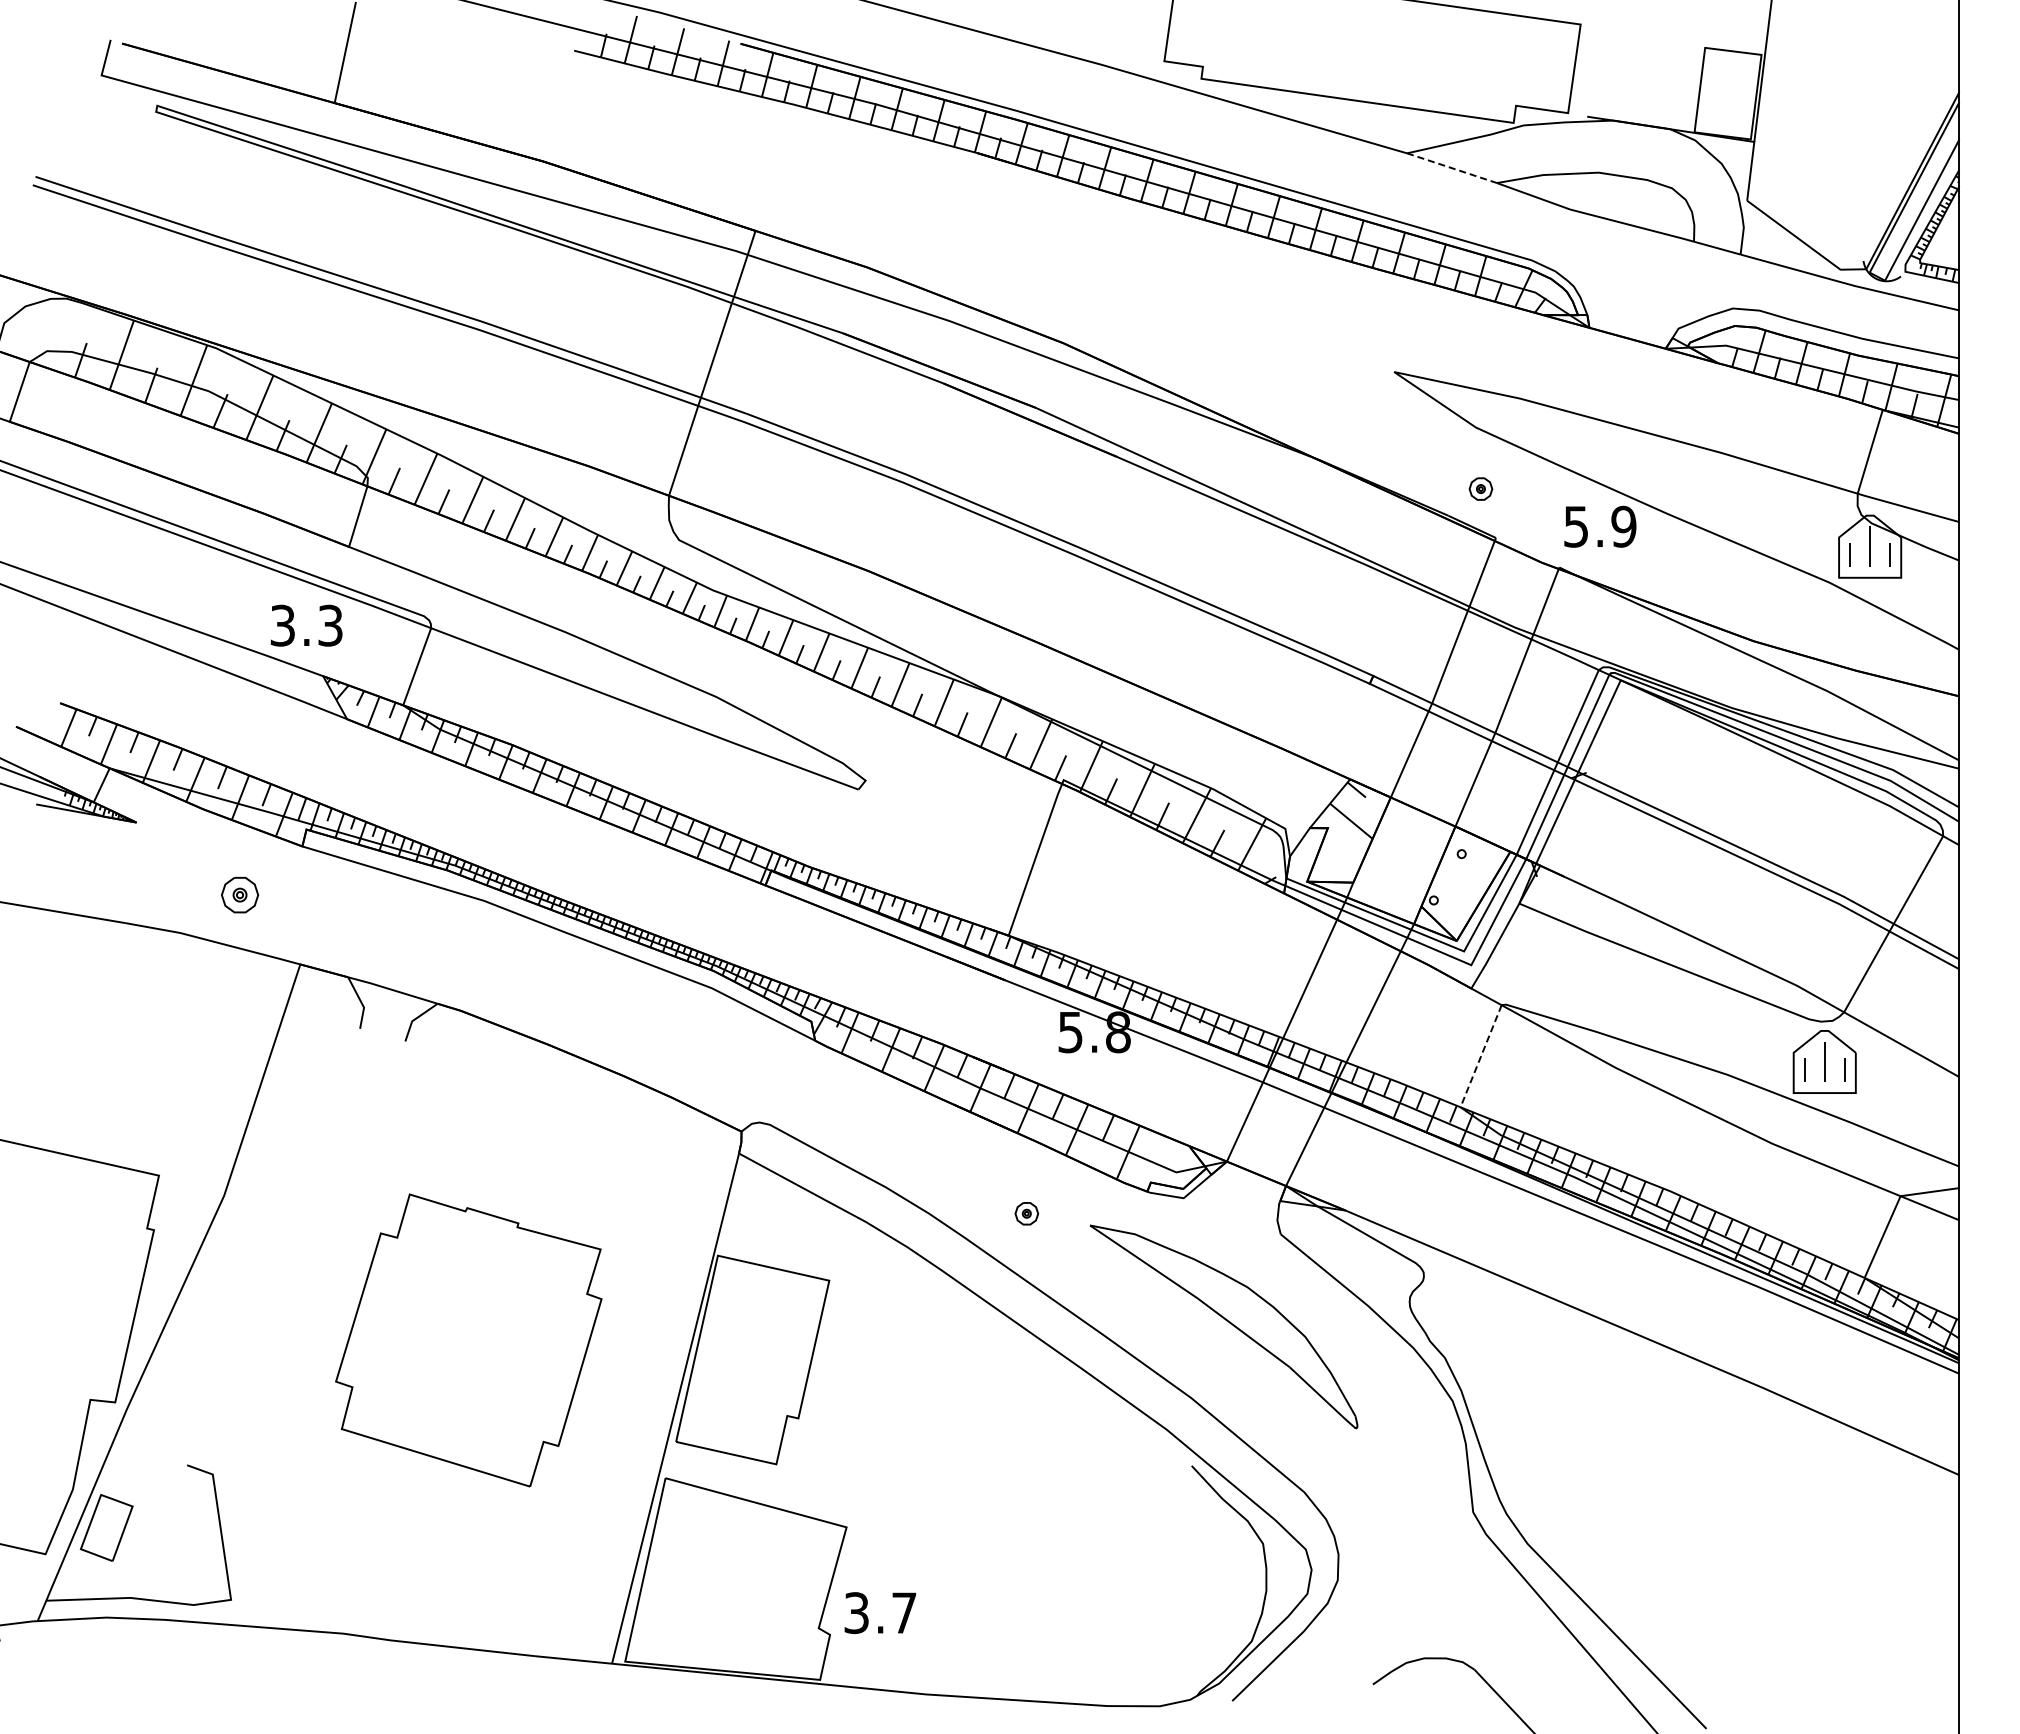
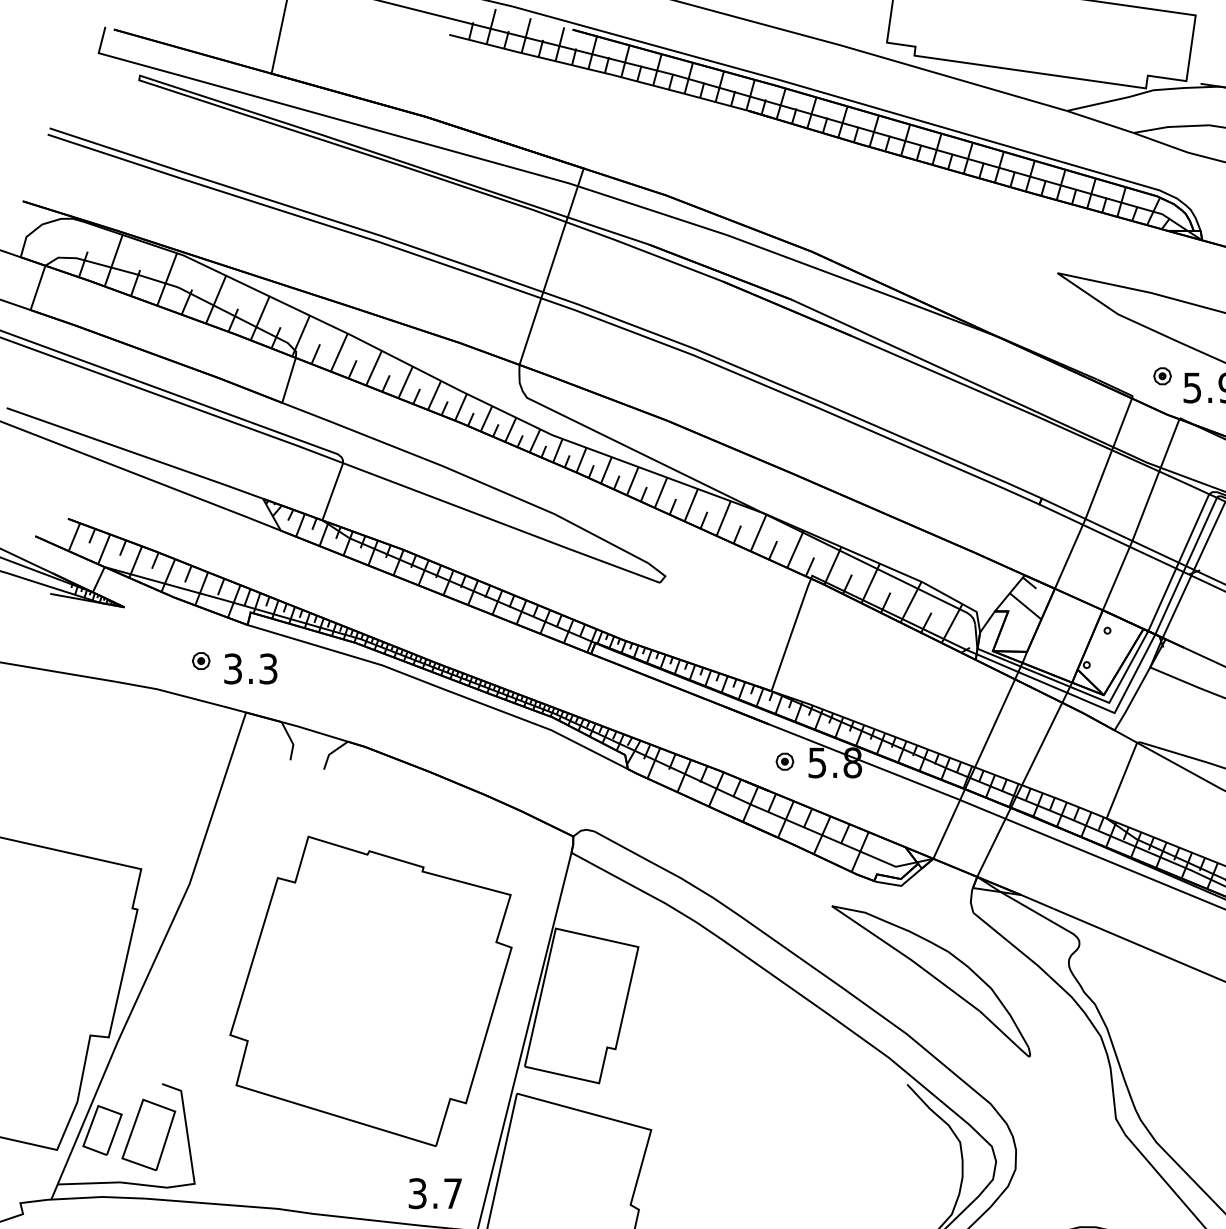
line: (1452, 168) -> (1100, 122), dashed -> solid
part: (1480, 488) -> (1162, 375), moved
text: (306, 625) -> (250, 668), moved
part: (239, 894) -> (200, 660), size x0.62
line: (1480, 1056) -> (1121, 780), dashed -> solid
part: (1026, 1213) -> (784, 761), moved
part: (468, 1340) -> (370, 991), size x1.43
part: (168, 1533) -> (148, 1134), added
text: (880, 1613) -> (435, 1193), moved

